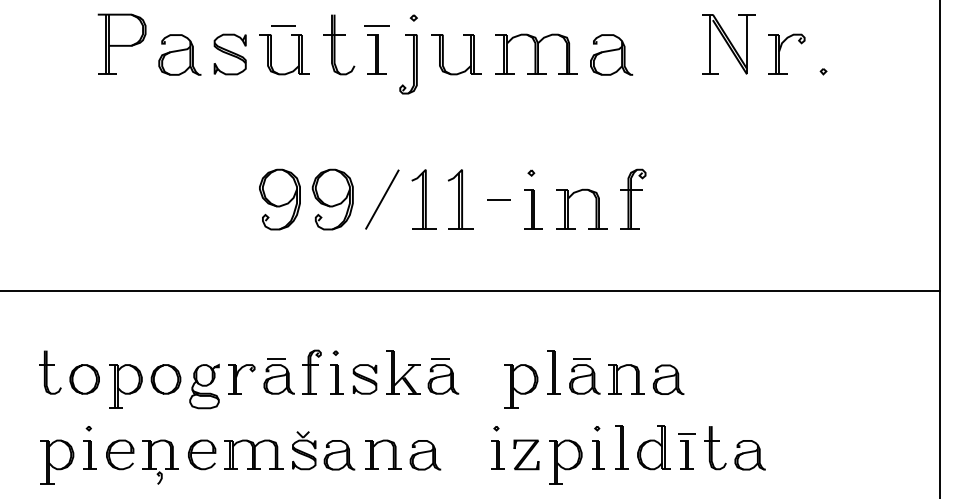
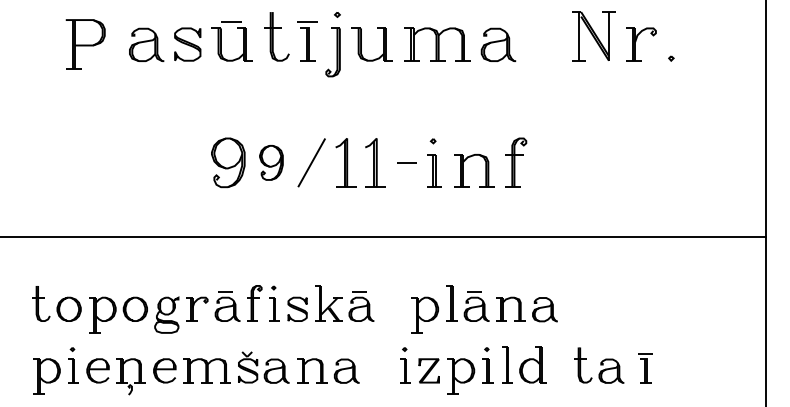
part: (121, 44) -> (85, 44), moved
part: (332, 199) -> (271, 162), size x0.7
part: (686, 451) -> (645, 368), moved

